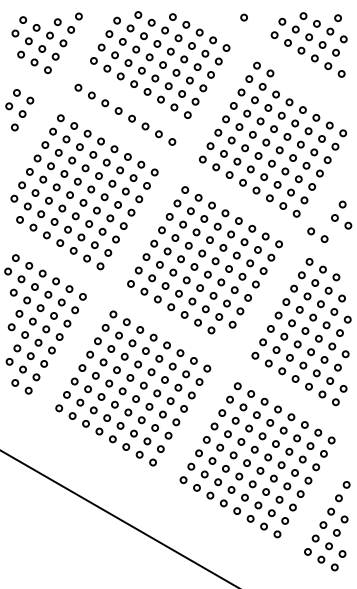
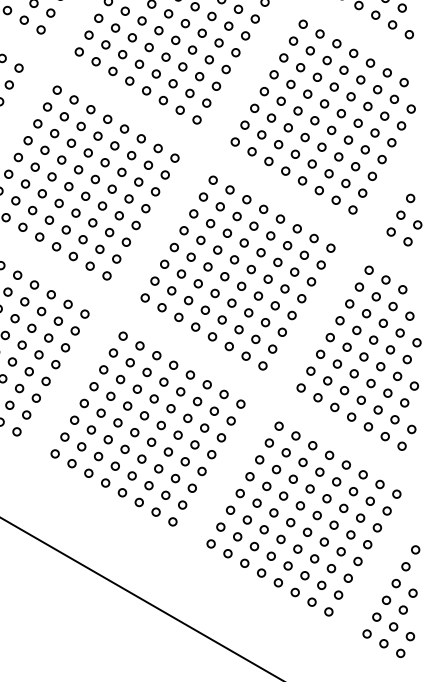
part: (310, 96) -> (370, 62), added
part: (132, 101) -> (147, 69), added
part: (317, 234) -> (399, 235), moved
circle: (224, 337) -> (262, 365), added

